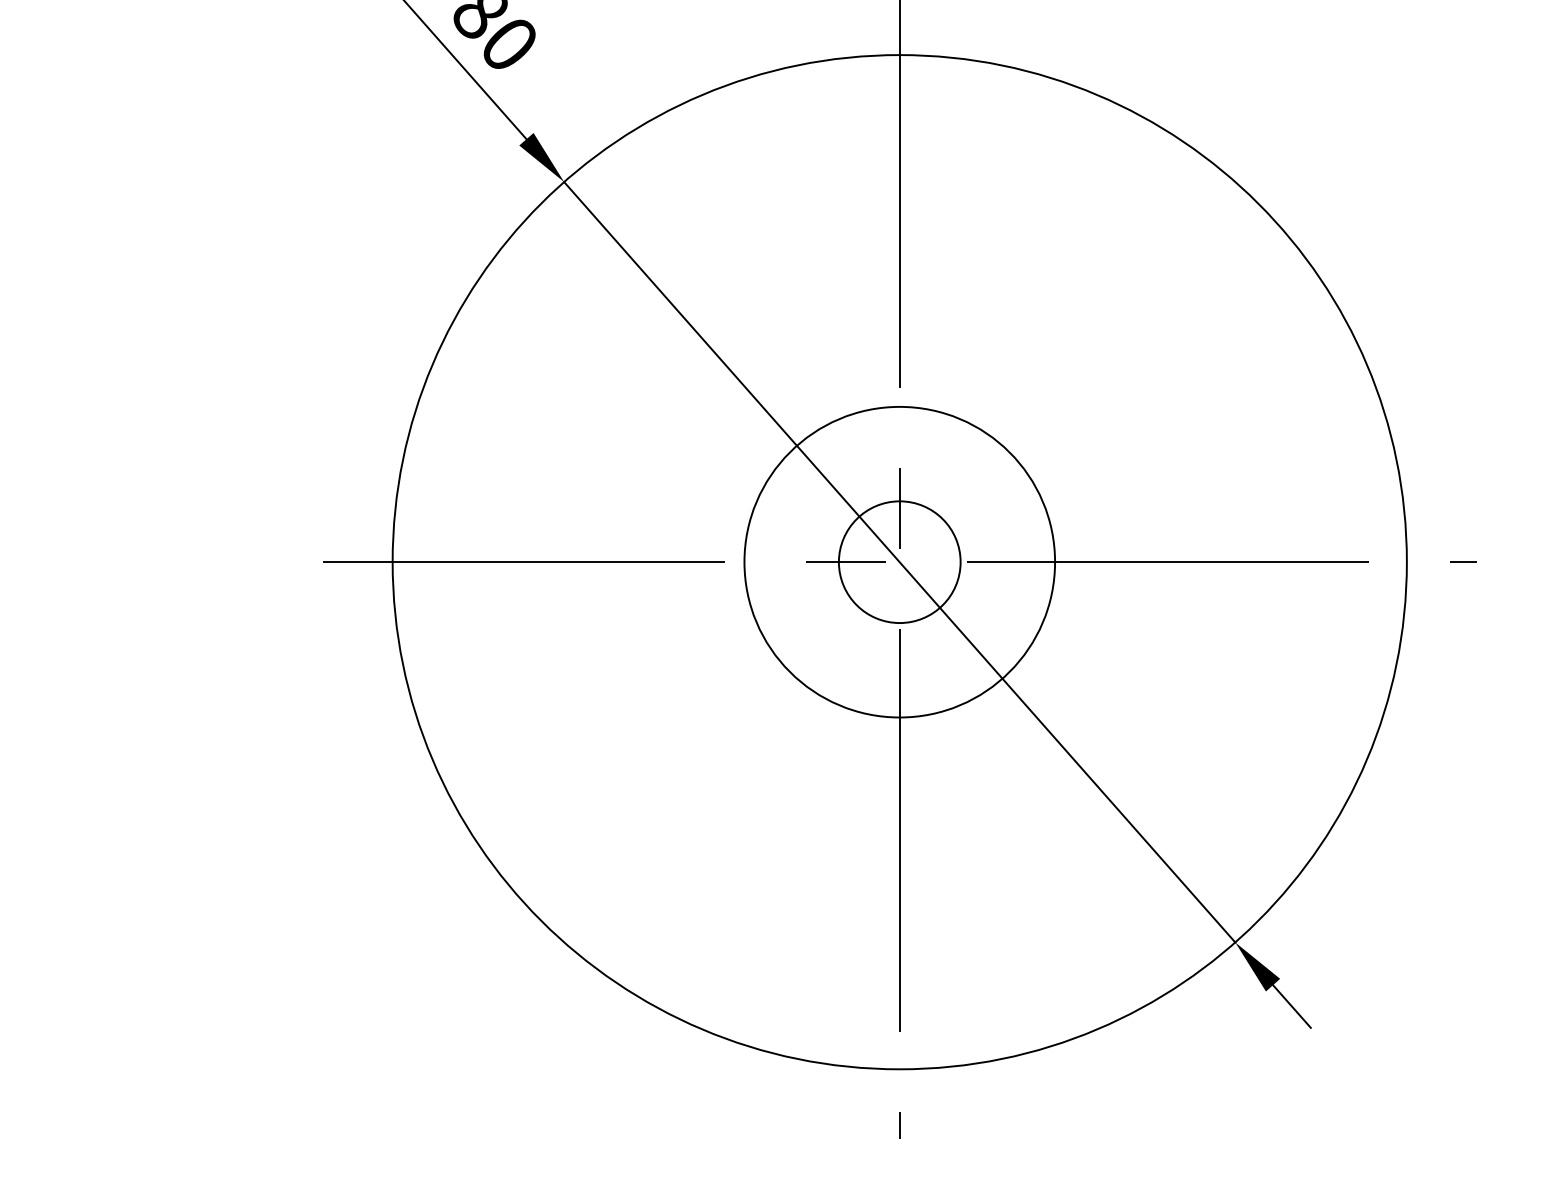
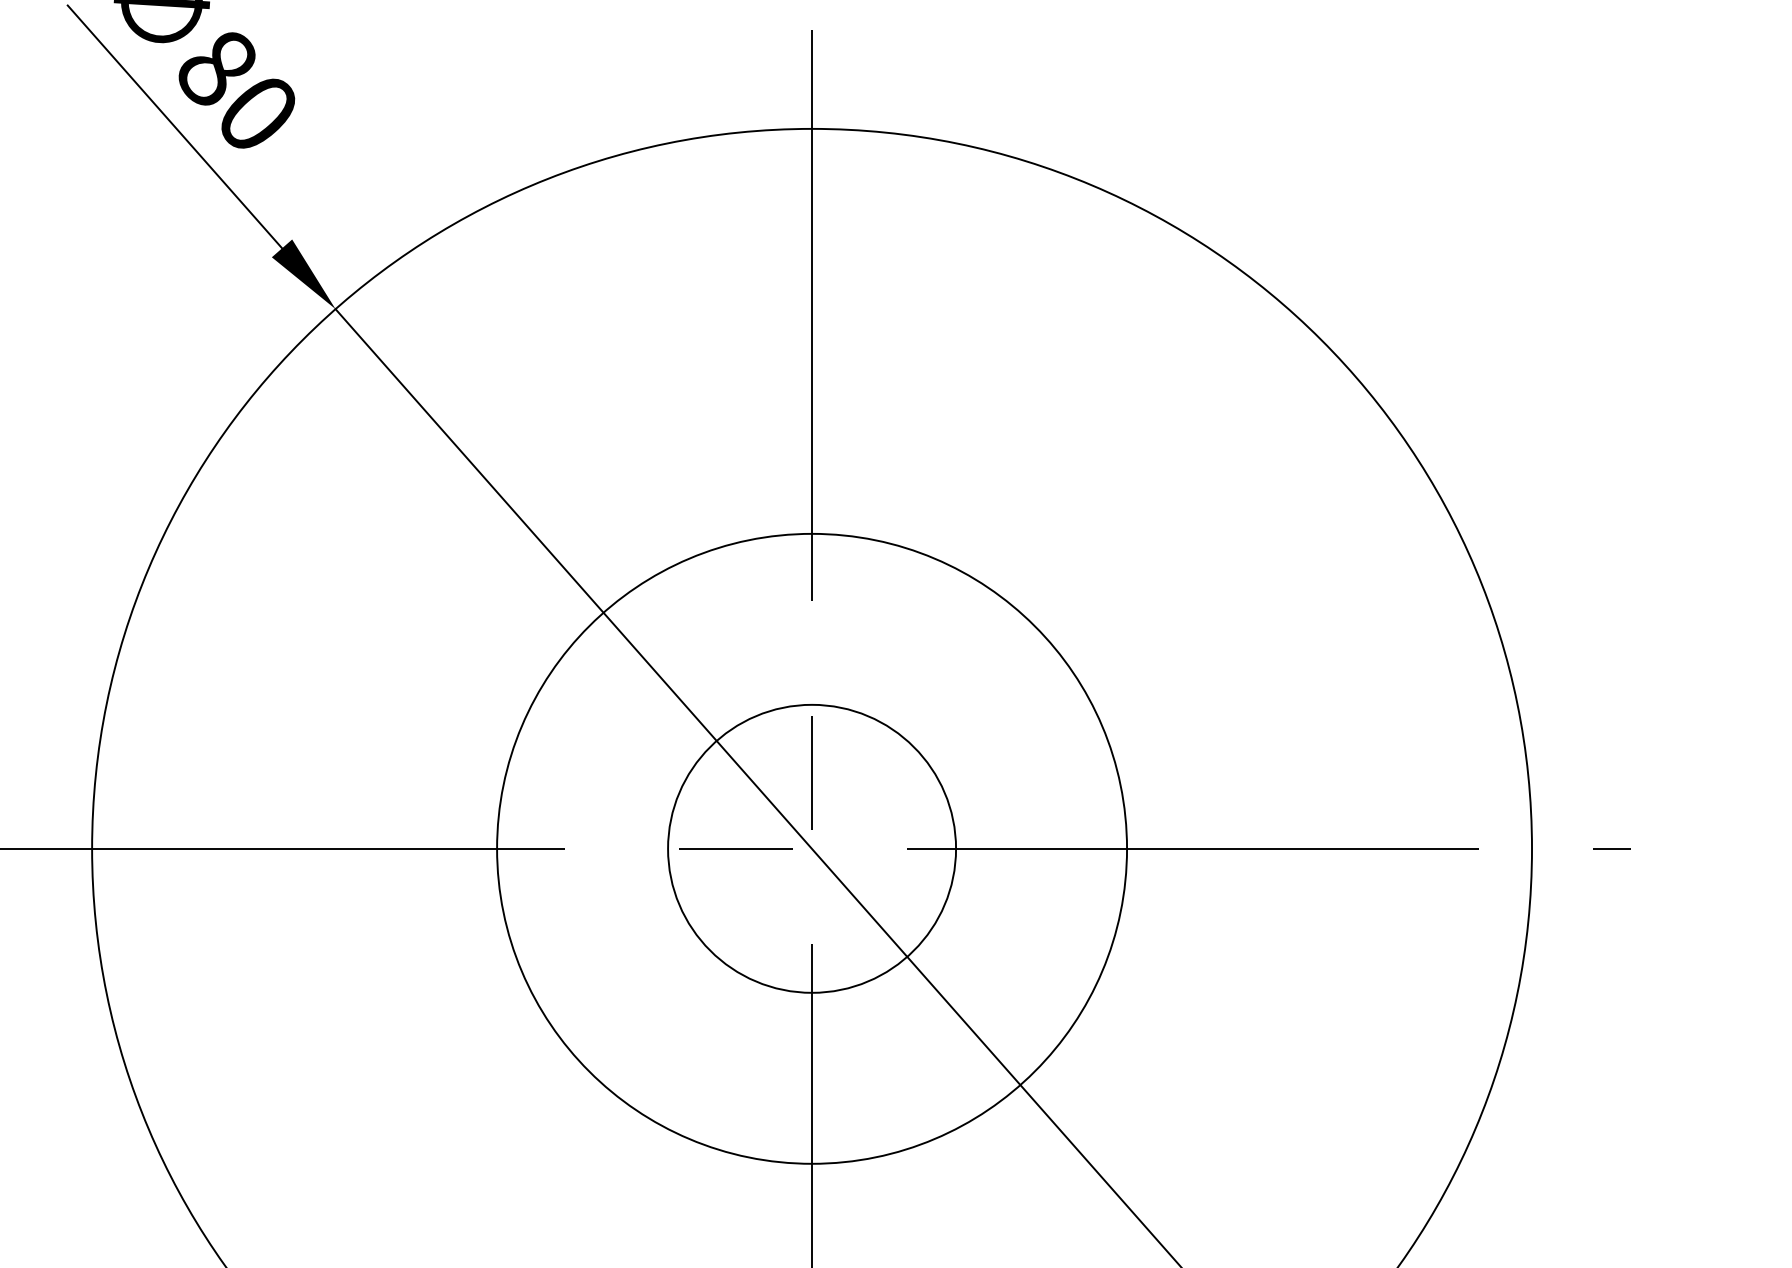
circle: (899, 561) -> (811, 847), size x1.67
circle: (899, 562) -> (811, 849), size x1.43

